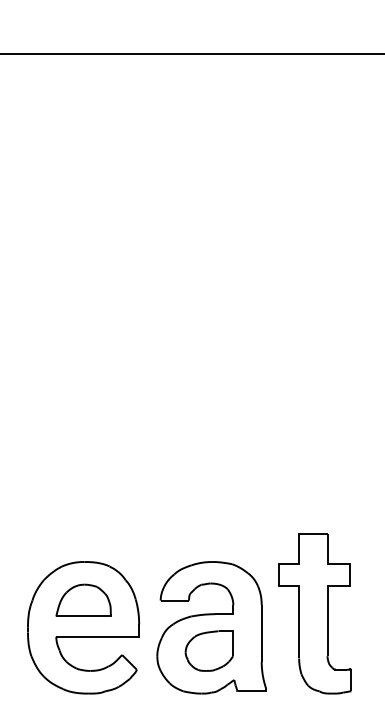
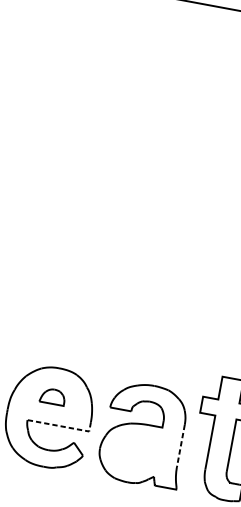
part: (83, 599) -> (52, 396), size x0.6
line: (261, 633) -> (180, 445), solid -> dashed
line: (104, 636) -> (63, 426), solid -> dashed
part: (208, 650) -> (138, 451), removed

